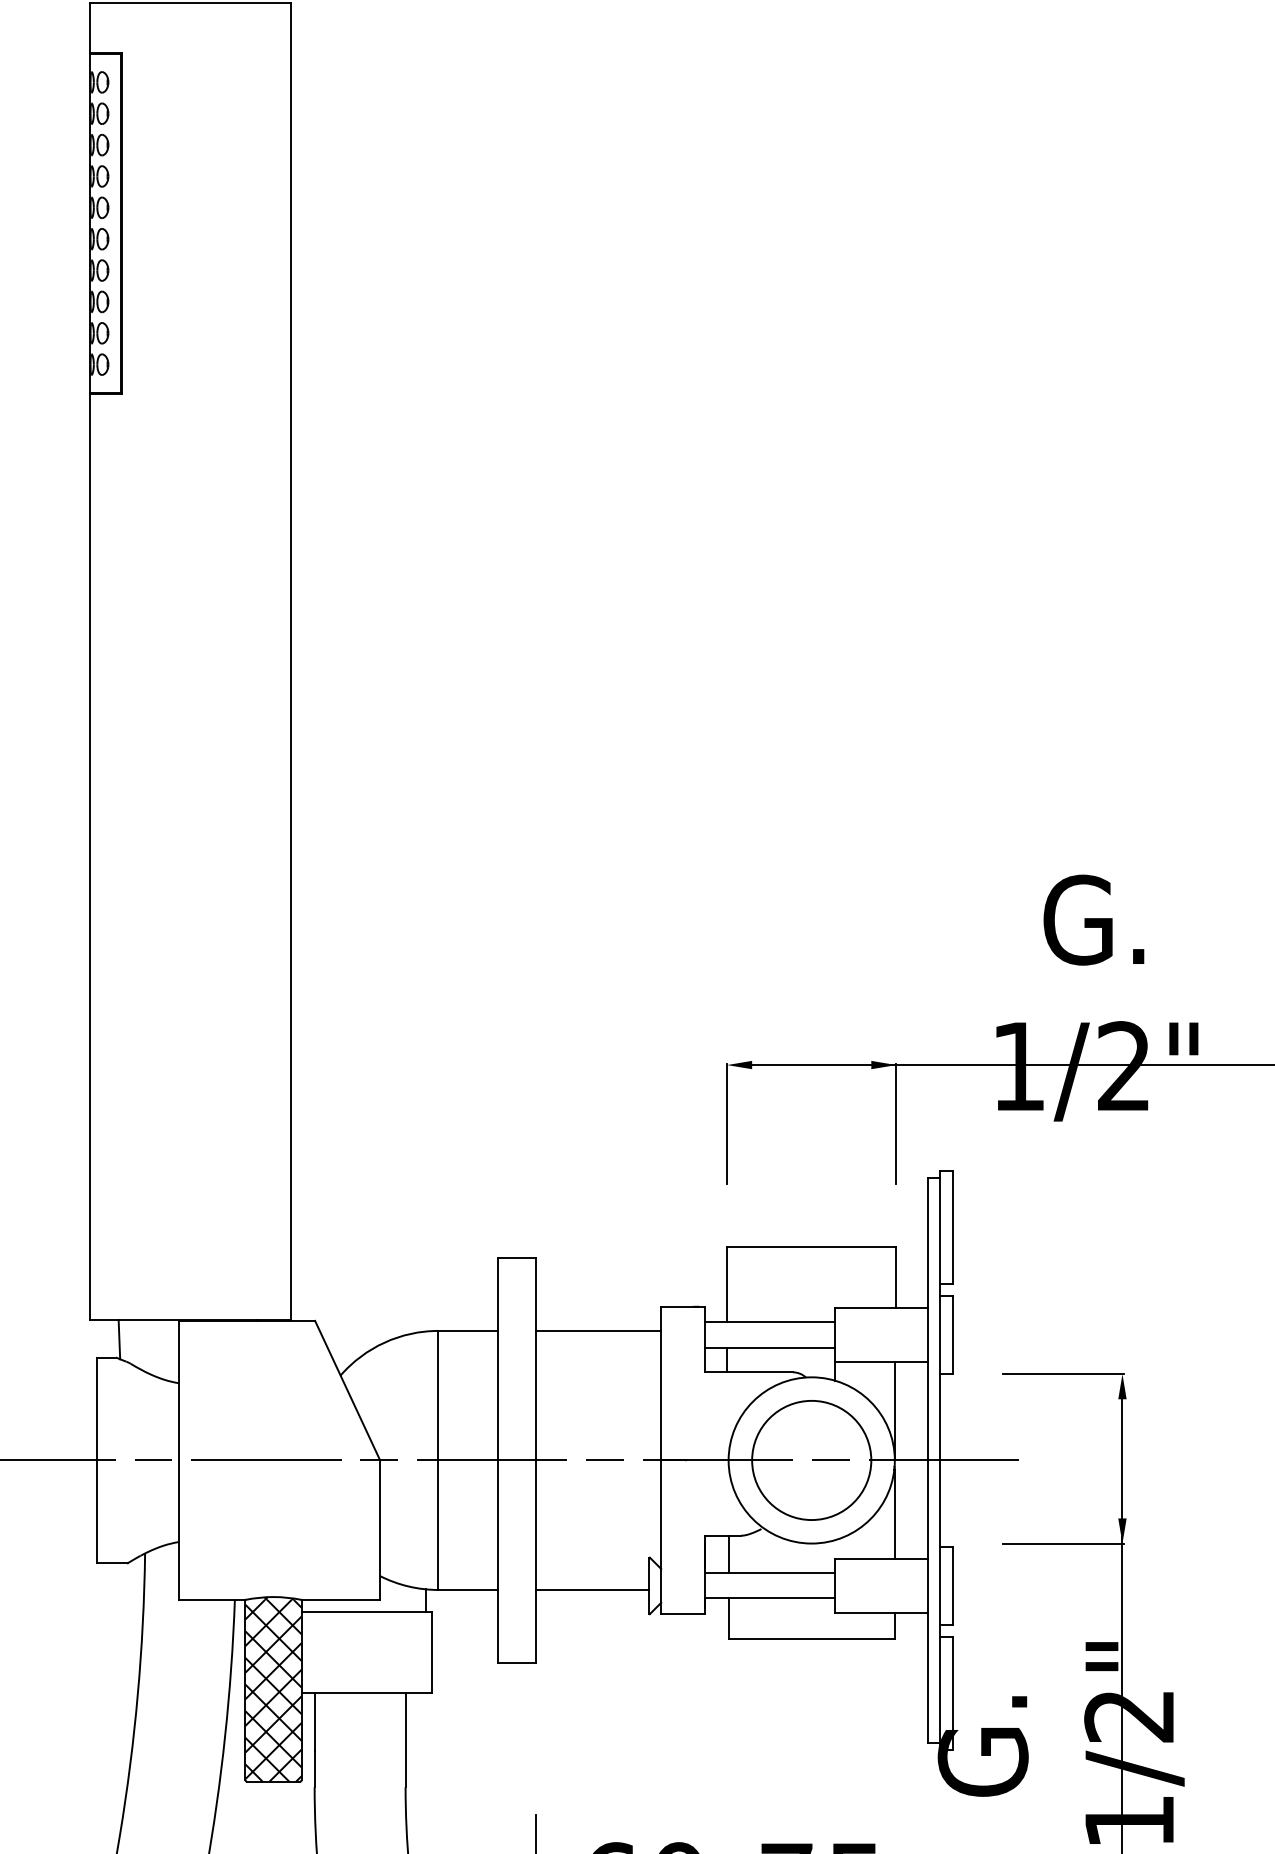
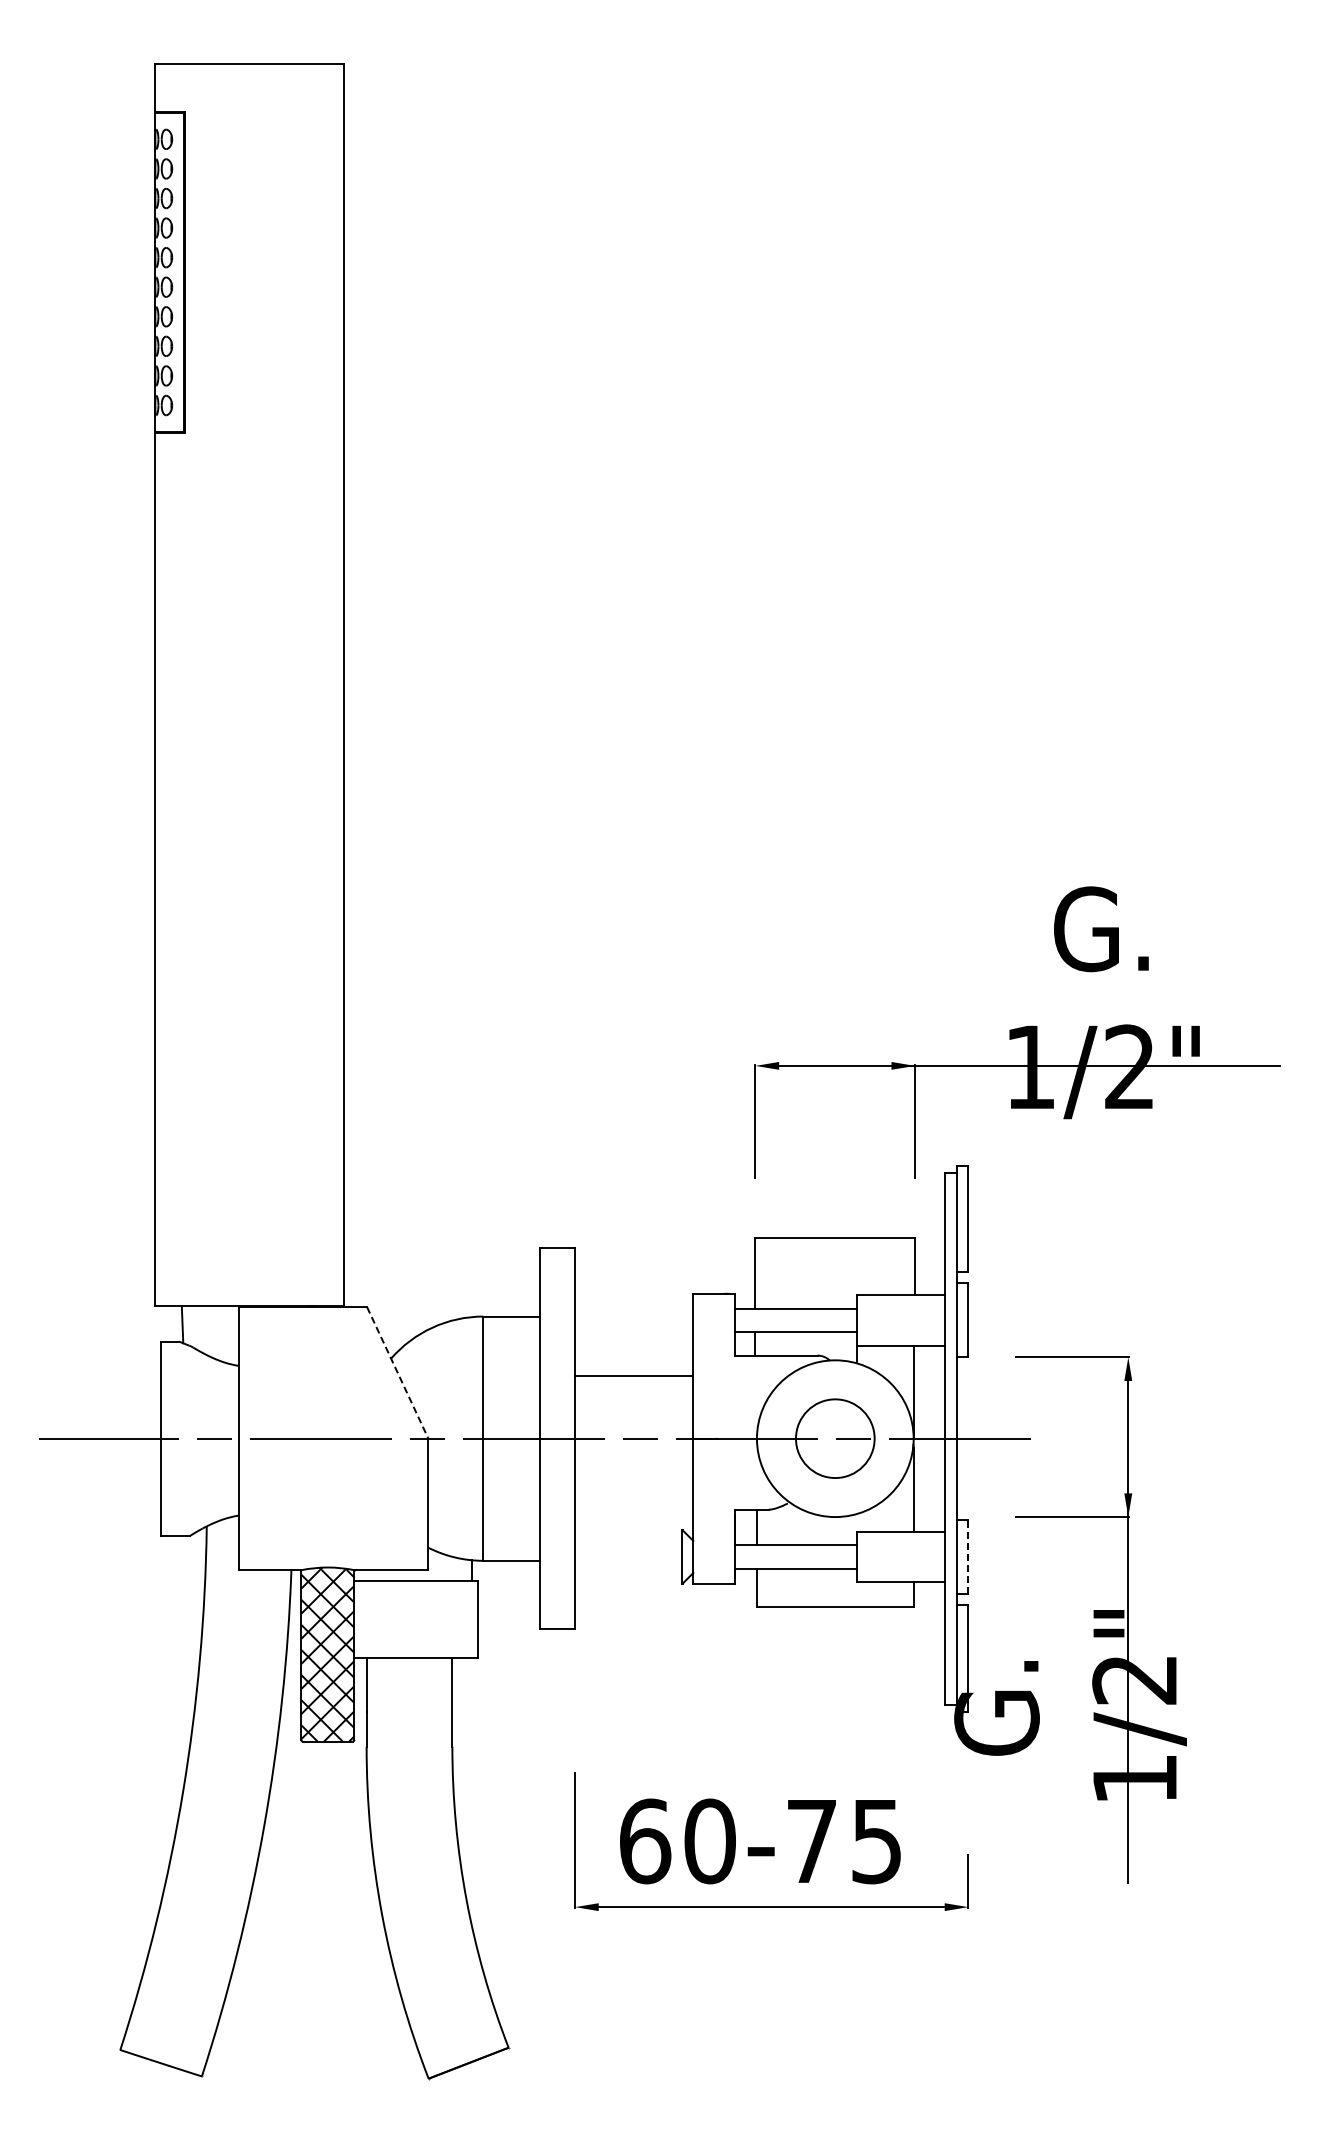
line: (598, 1330) -> (634, 1375), moved
line: (347, 1390) -> (397, 1372), solid -> dashed
circle: (811, 1460) -> (835, 1438), size x0.7
line: (952, 1585) -> (968, 1556), solid -> dashed
line: (592, 1589) -> (628, 1560), removed

